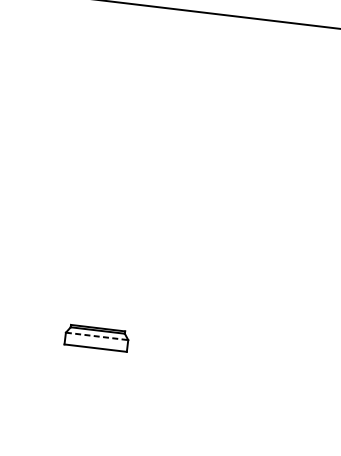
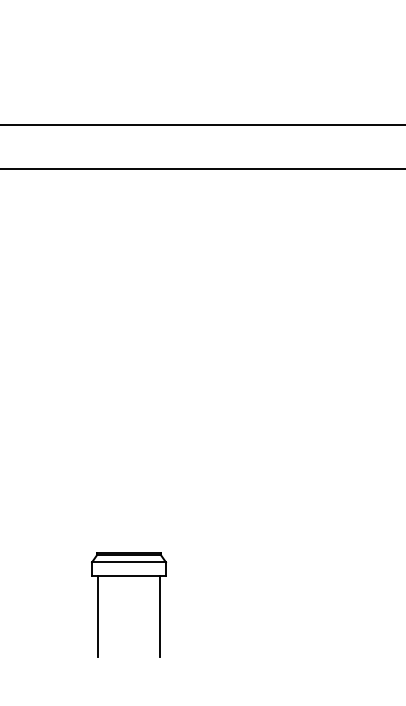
line: (97, 336) -> (129, 562), dashed -> solid
line: (65, 379) -> (98, 616), added
line: (117, 385) -> (159, 616), added

